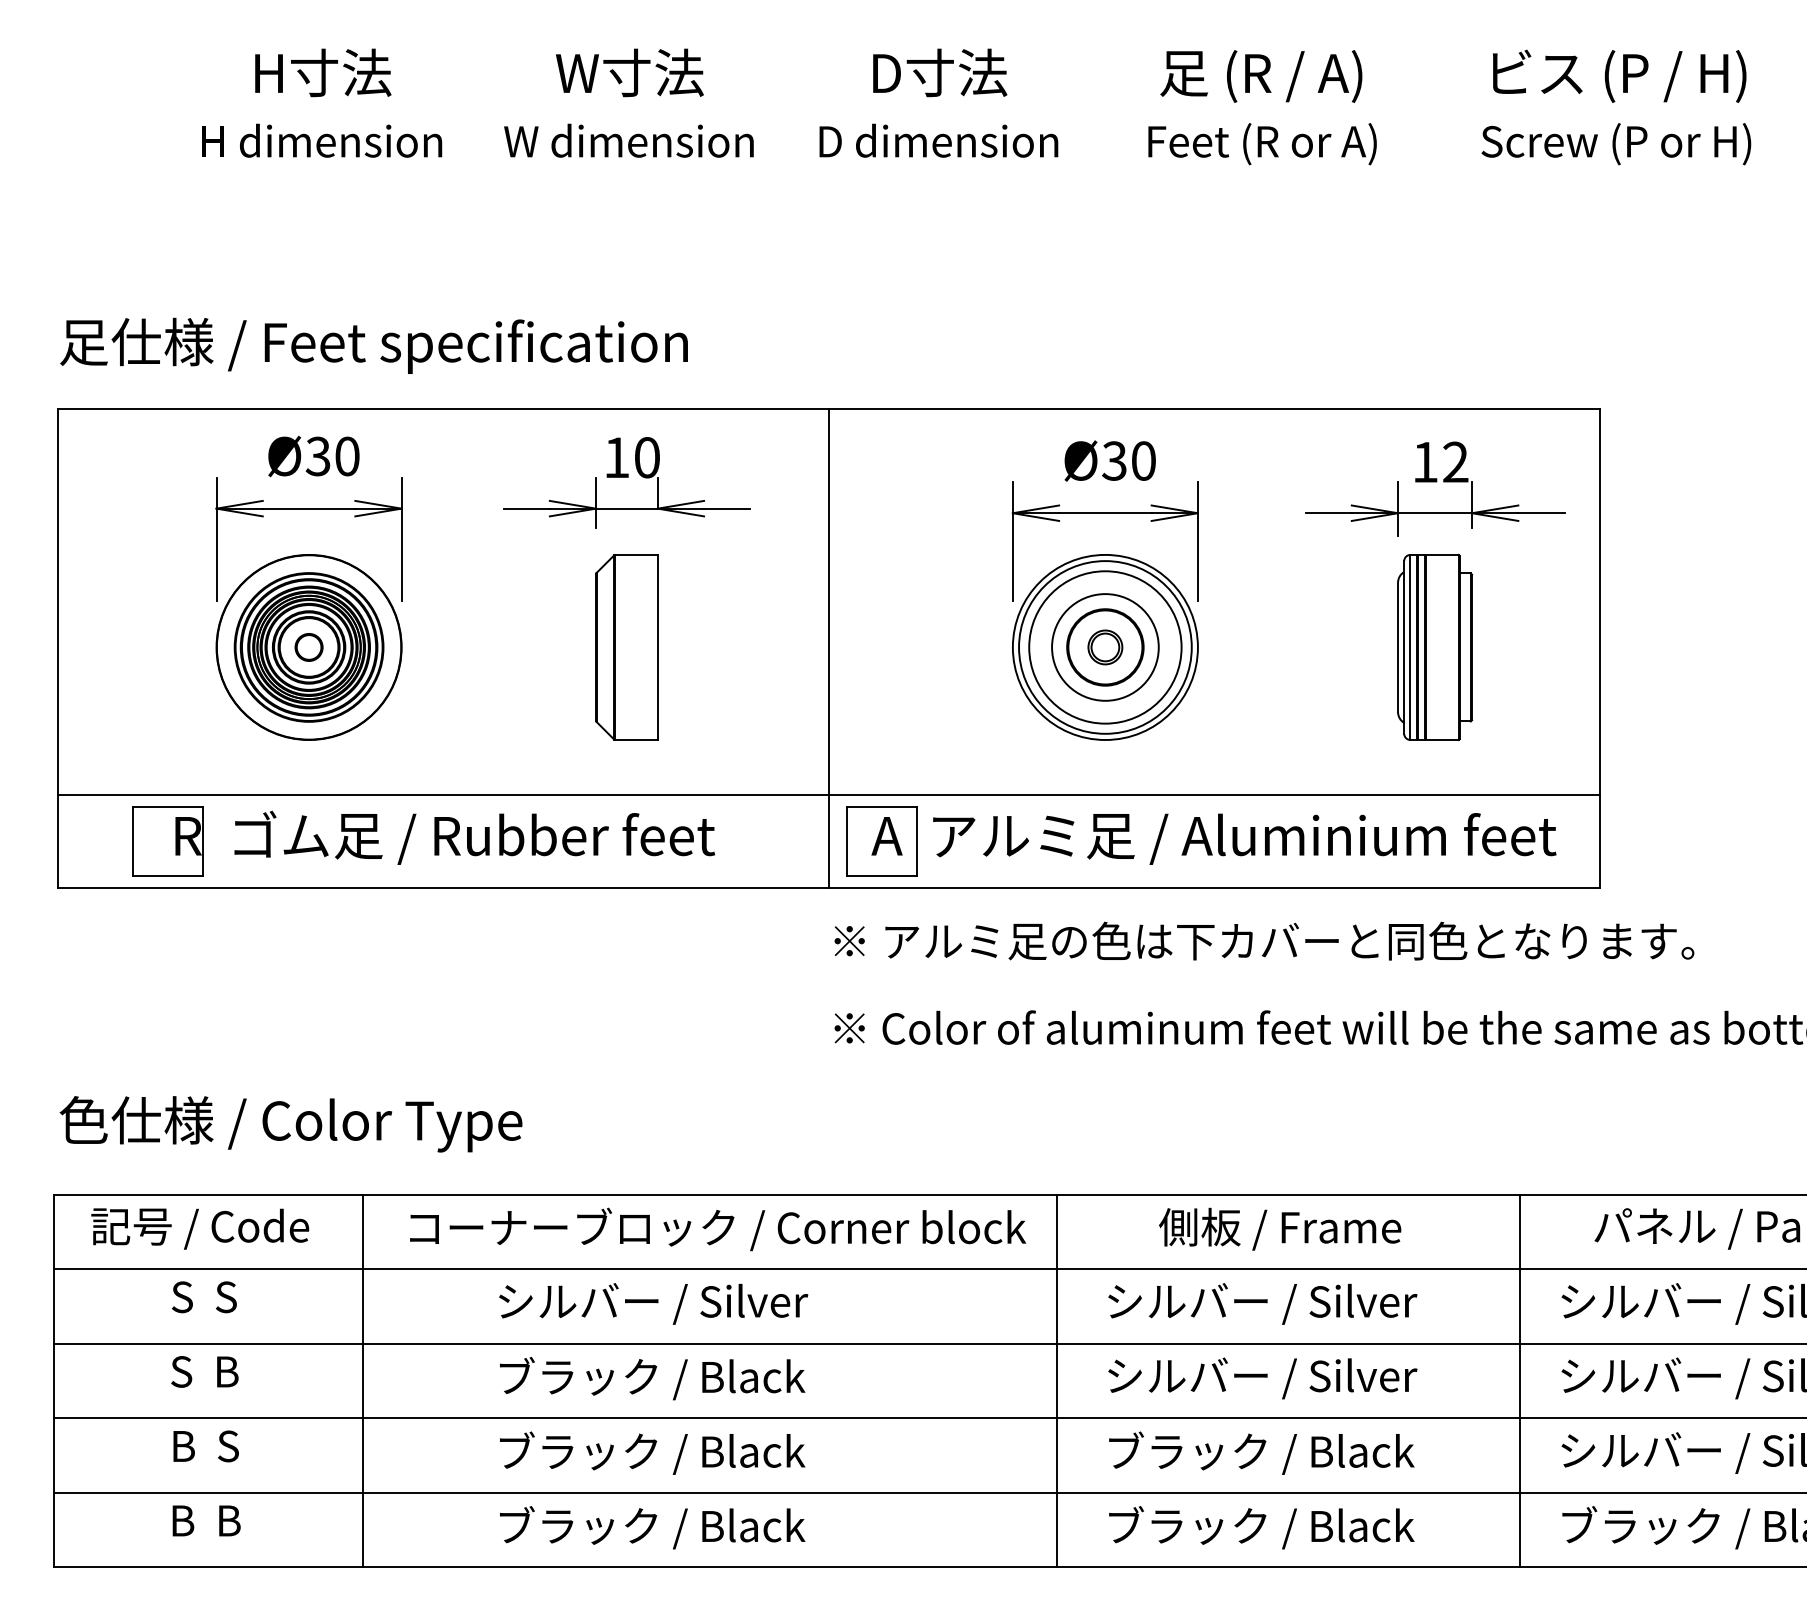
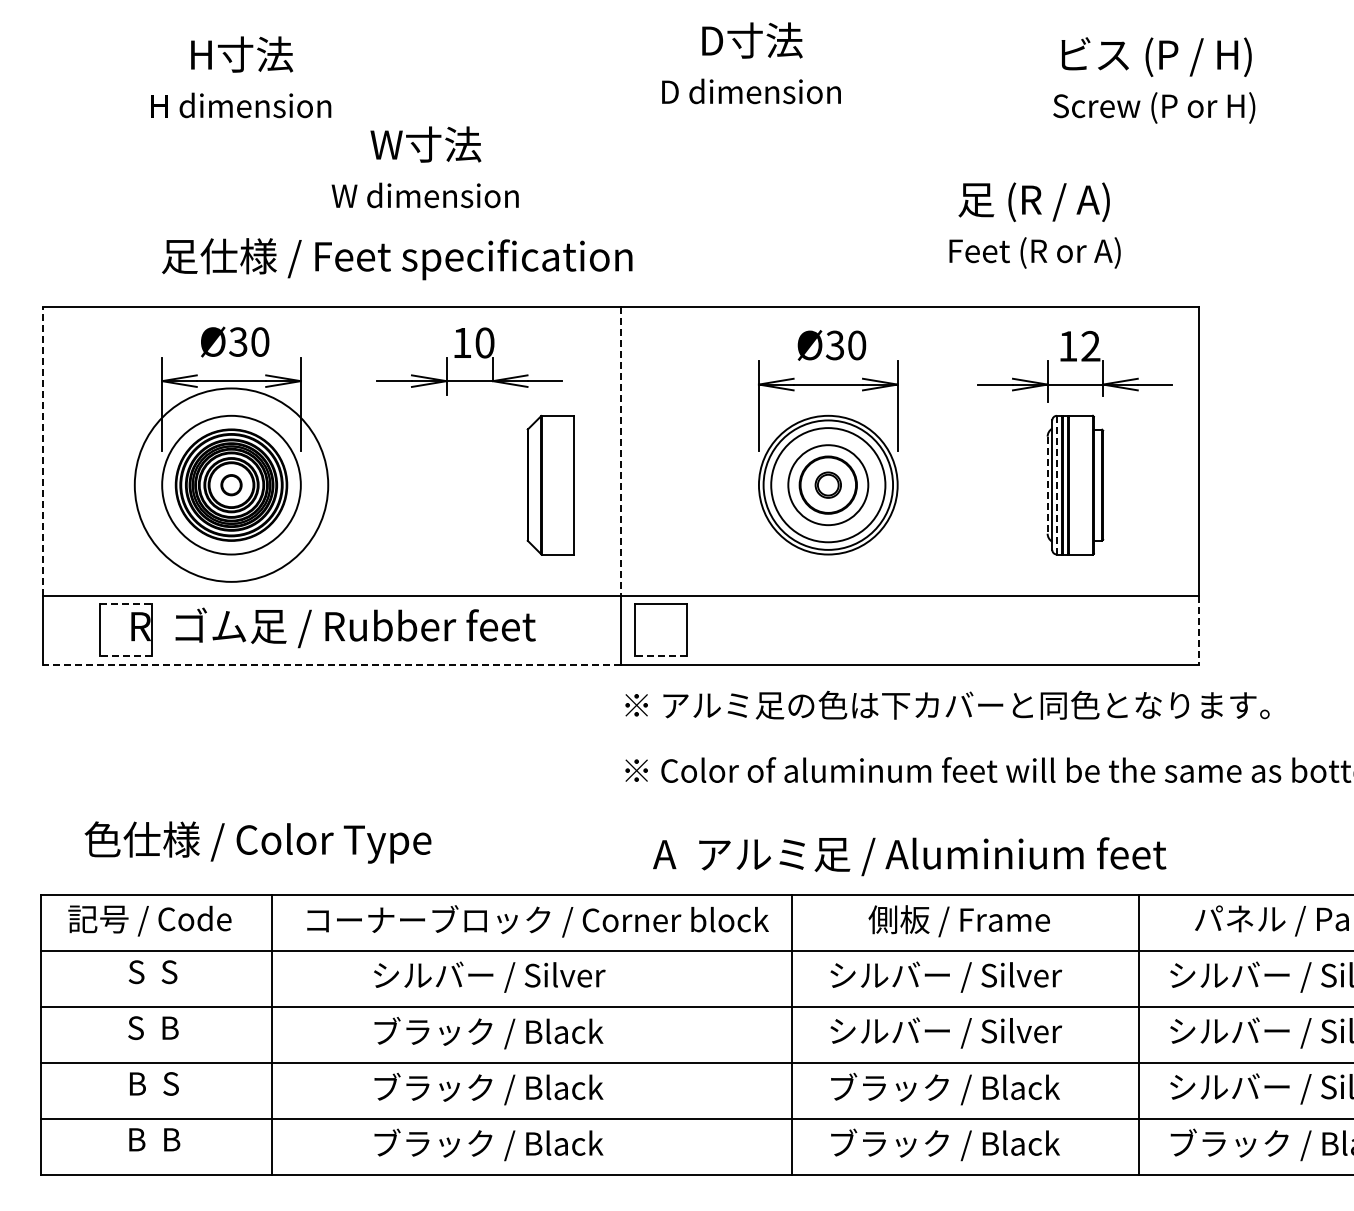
text: (627, 103) -> (424, 167), moved
text: (938, 103) -> (751, 63), moved
text: (1261, 107) -> (1034, 225), moved
text: (1616, 107) -> (1154, 80), moved
text: (374, 346) -> (397, 259), moved
line: (56, 601) -> (42, 450), solid -> dashed
line: (828, 602) -> (620, 451), solid -> dashed
part: (626, 646) -> (550, 484), moved
circle: (309, 647) -> (231, 485), size x1.4
line: (1397, 647) -> (1047, 485), solid -> dashed
line: (1409, 647) -> (1056, 485), solid -> dashed
line: (168, 806) -> (126, 604), solid -> dashed
text: (1213, 838) -> (909, 856), moved
line: (1599, 841) -> (1198, 630), solid -> dashed
line: (167, 876) -> (125, 656), solid -> dashed
line: (881, 876) -> (660, 656), solid -> dashed
line: (442, 888) -> (331, 665), solid -> dashed
text: (290, 1124) -> (257, 842), moved

